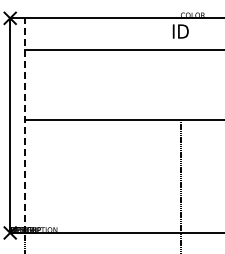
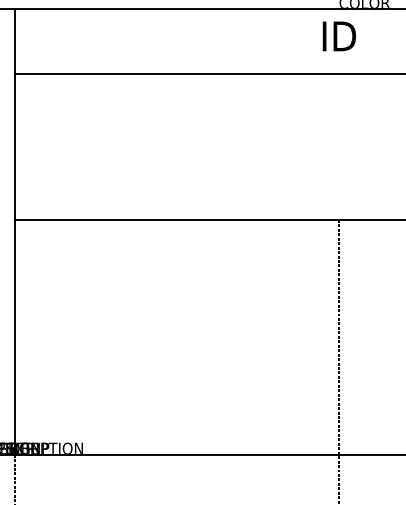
line: (24, 125) -> (14, 231), dashed -> solid

